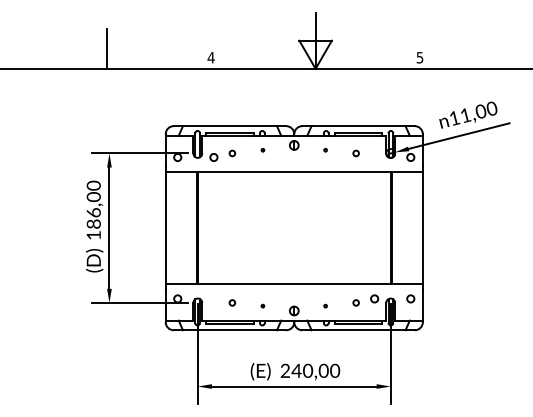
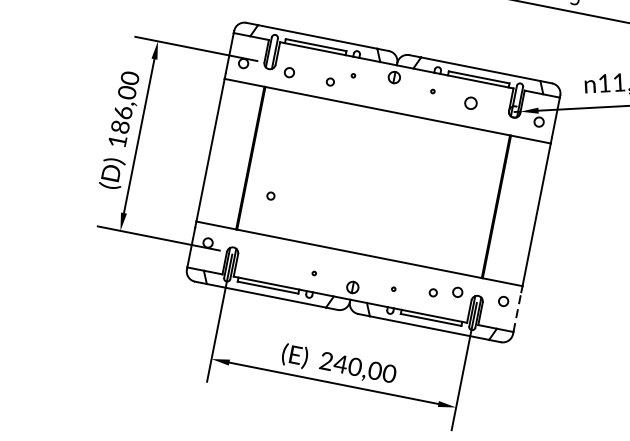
circle: (232, 153) -> (330, 82), moved
circle: (355, 153) -> (470, 103), size x1.6
circle: (232, 302) -> (271, 195), moved
line: (422, 304) -> (517, 311), solid -> dashed

